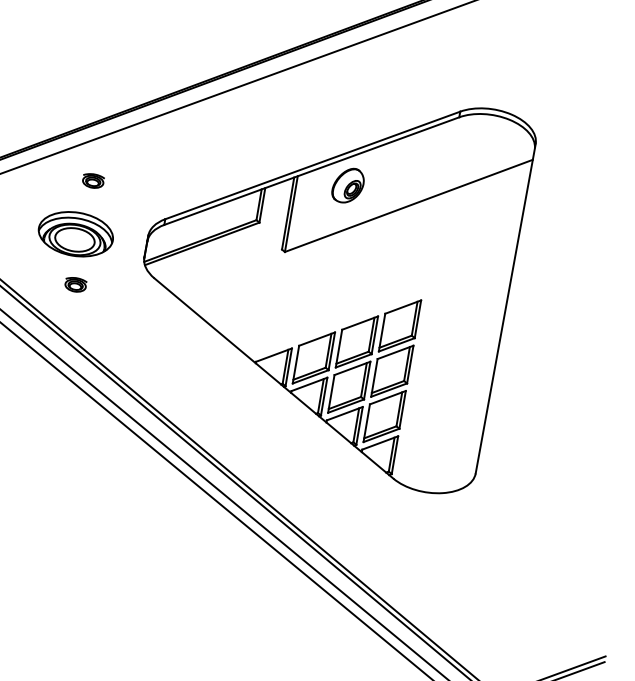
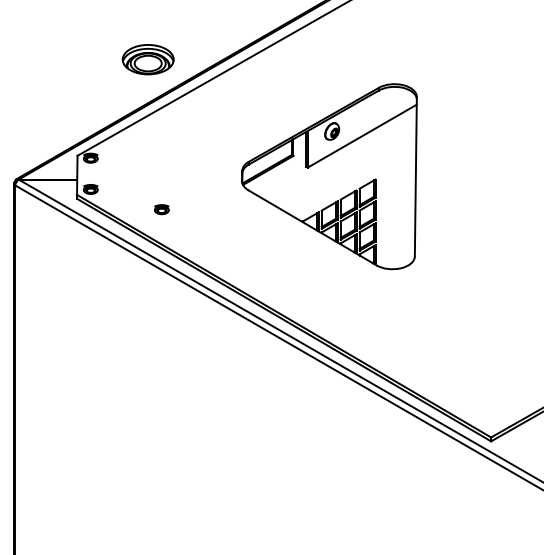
part: (92, 180) -> (161, 137), removed
part: (74, 233) -> (147, 59), moved
part: (326, 277) -> (329, 176), size x0.7

